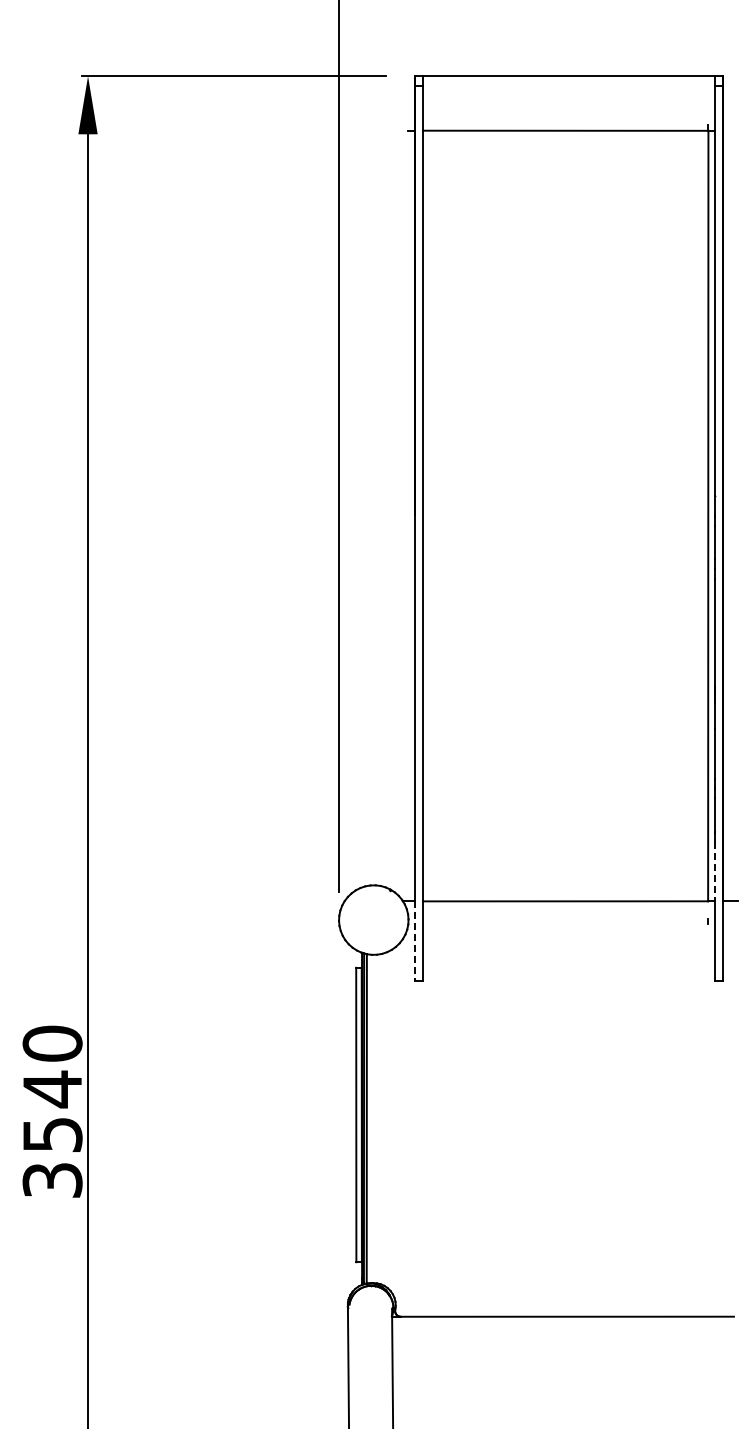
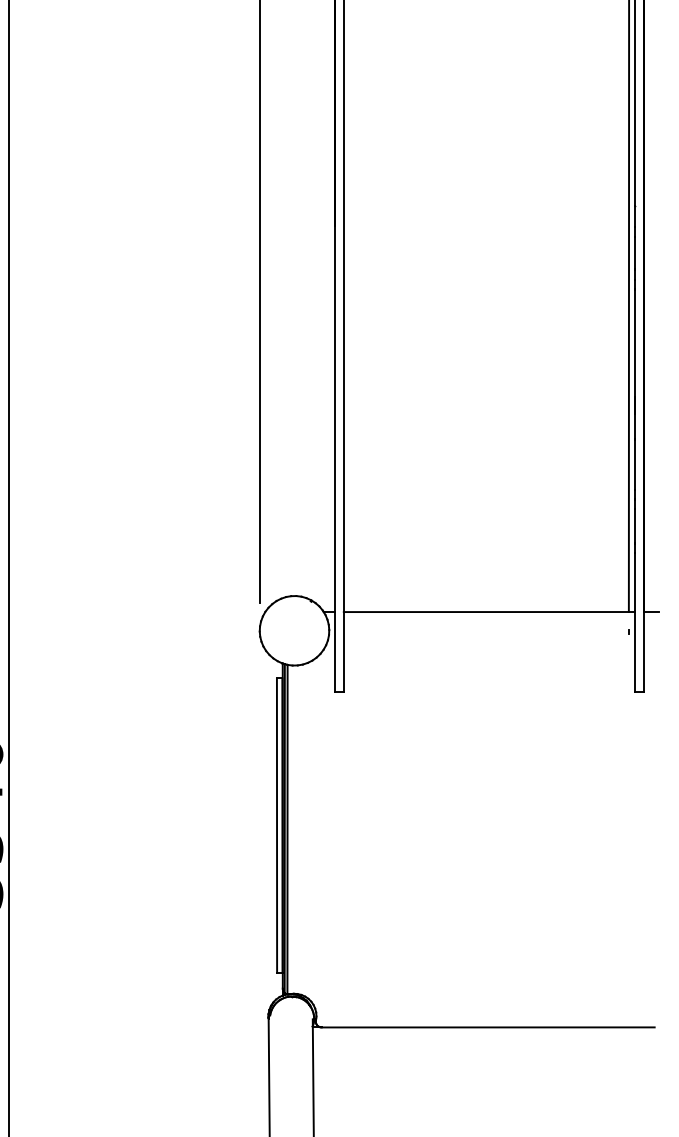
line: (714, 871) -> (635, 582), dashed -> solid
line: (414, 941) -> (335, 652), dashed -> solid

